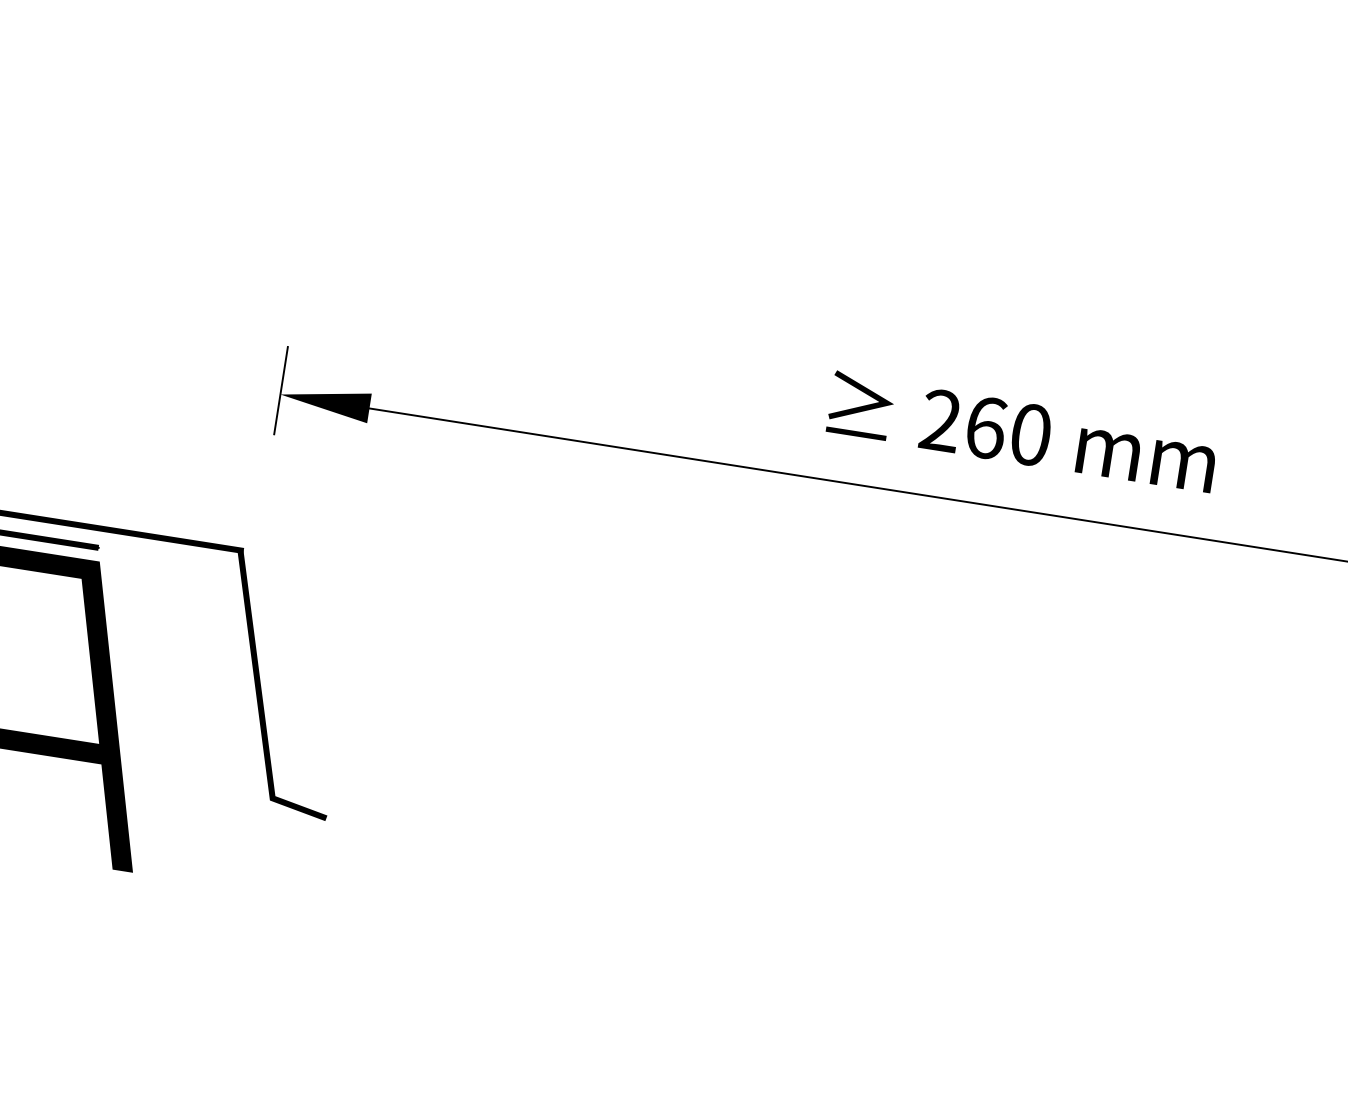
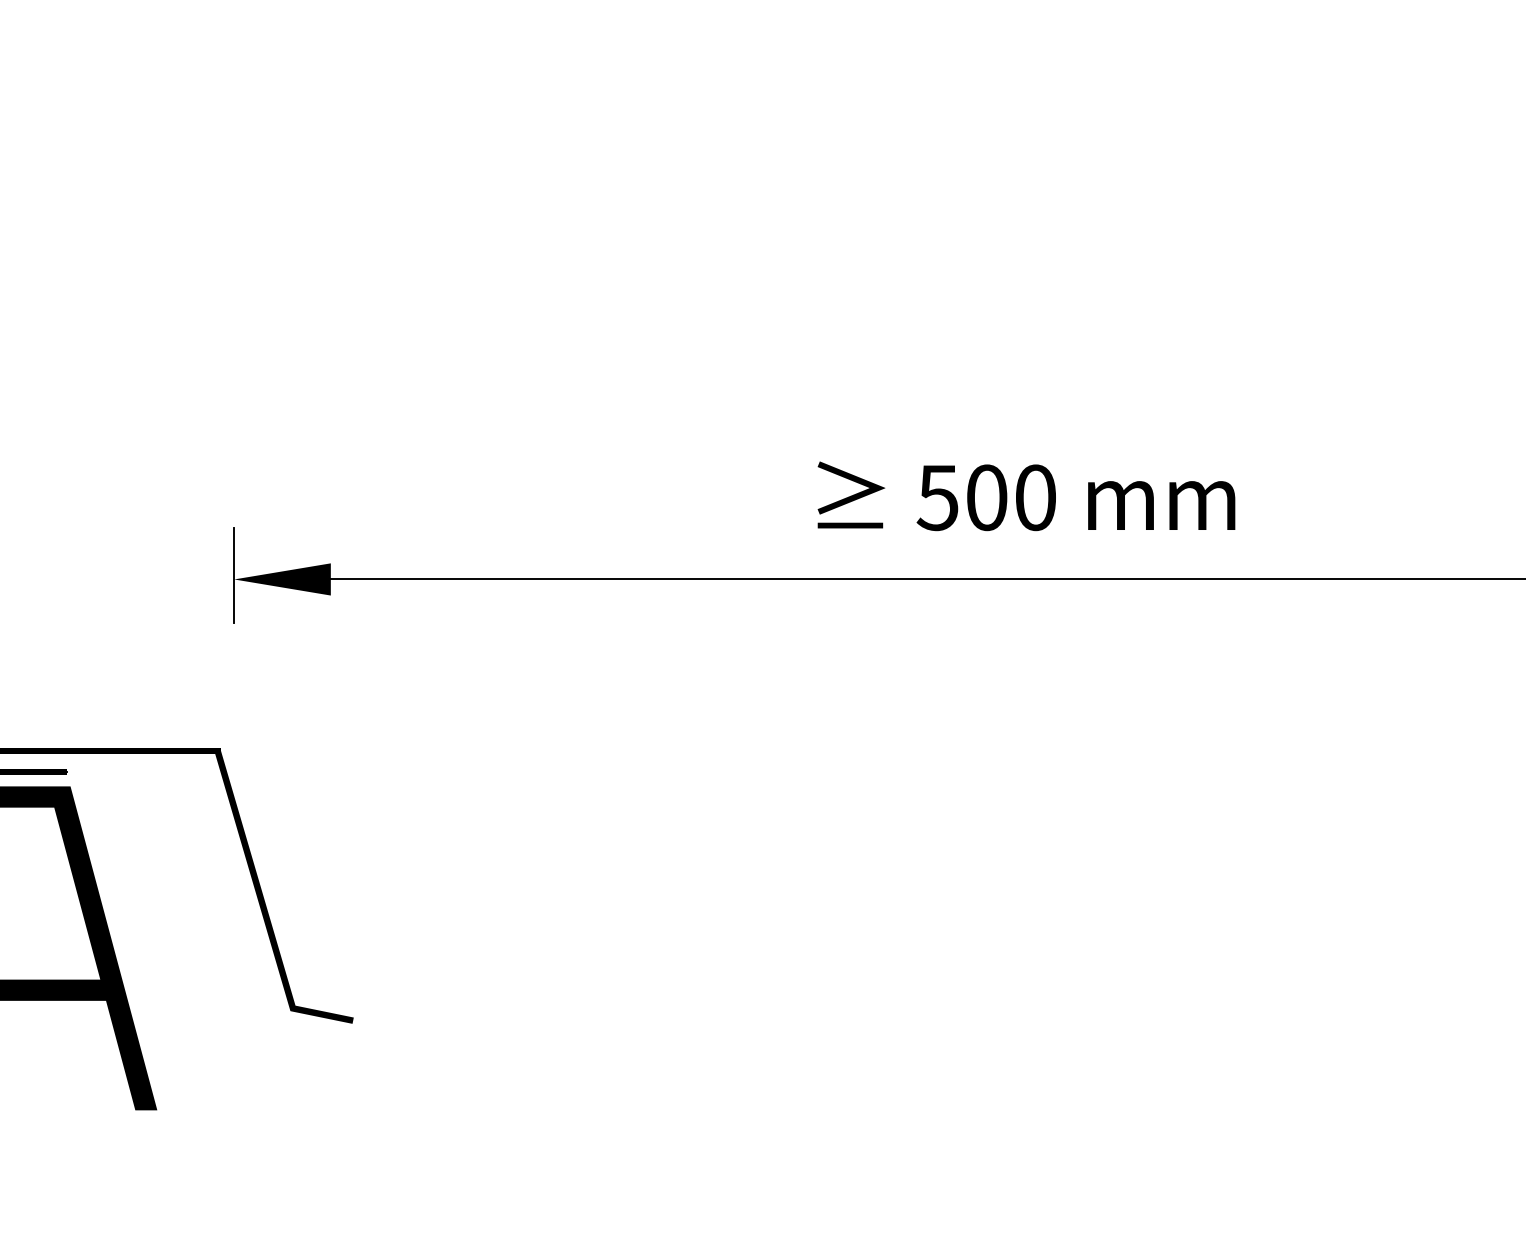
text: (962, 423) -> (961, 497), 260 -> 500

